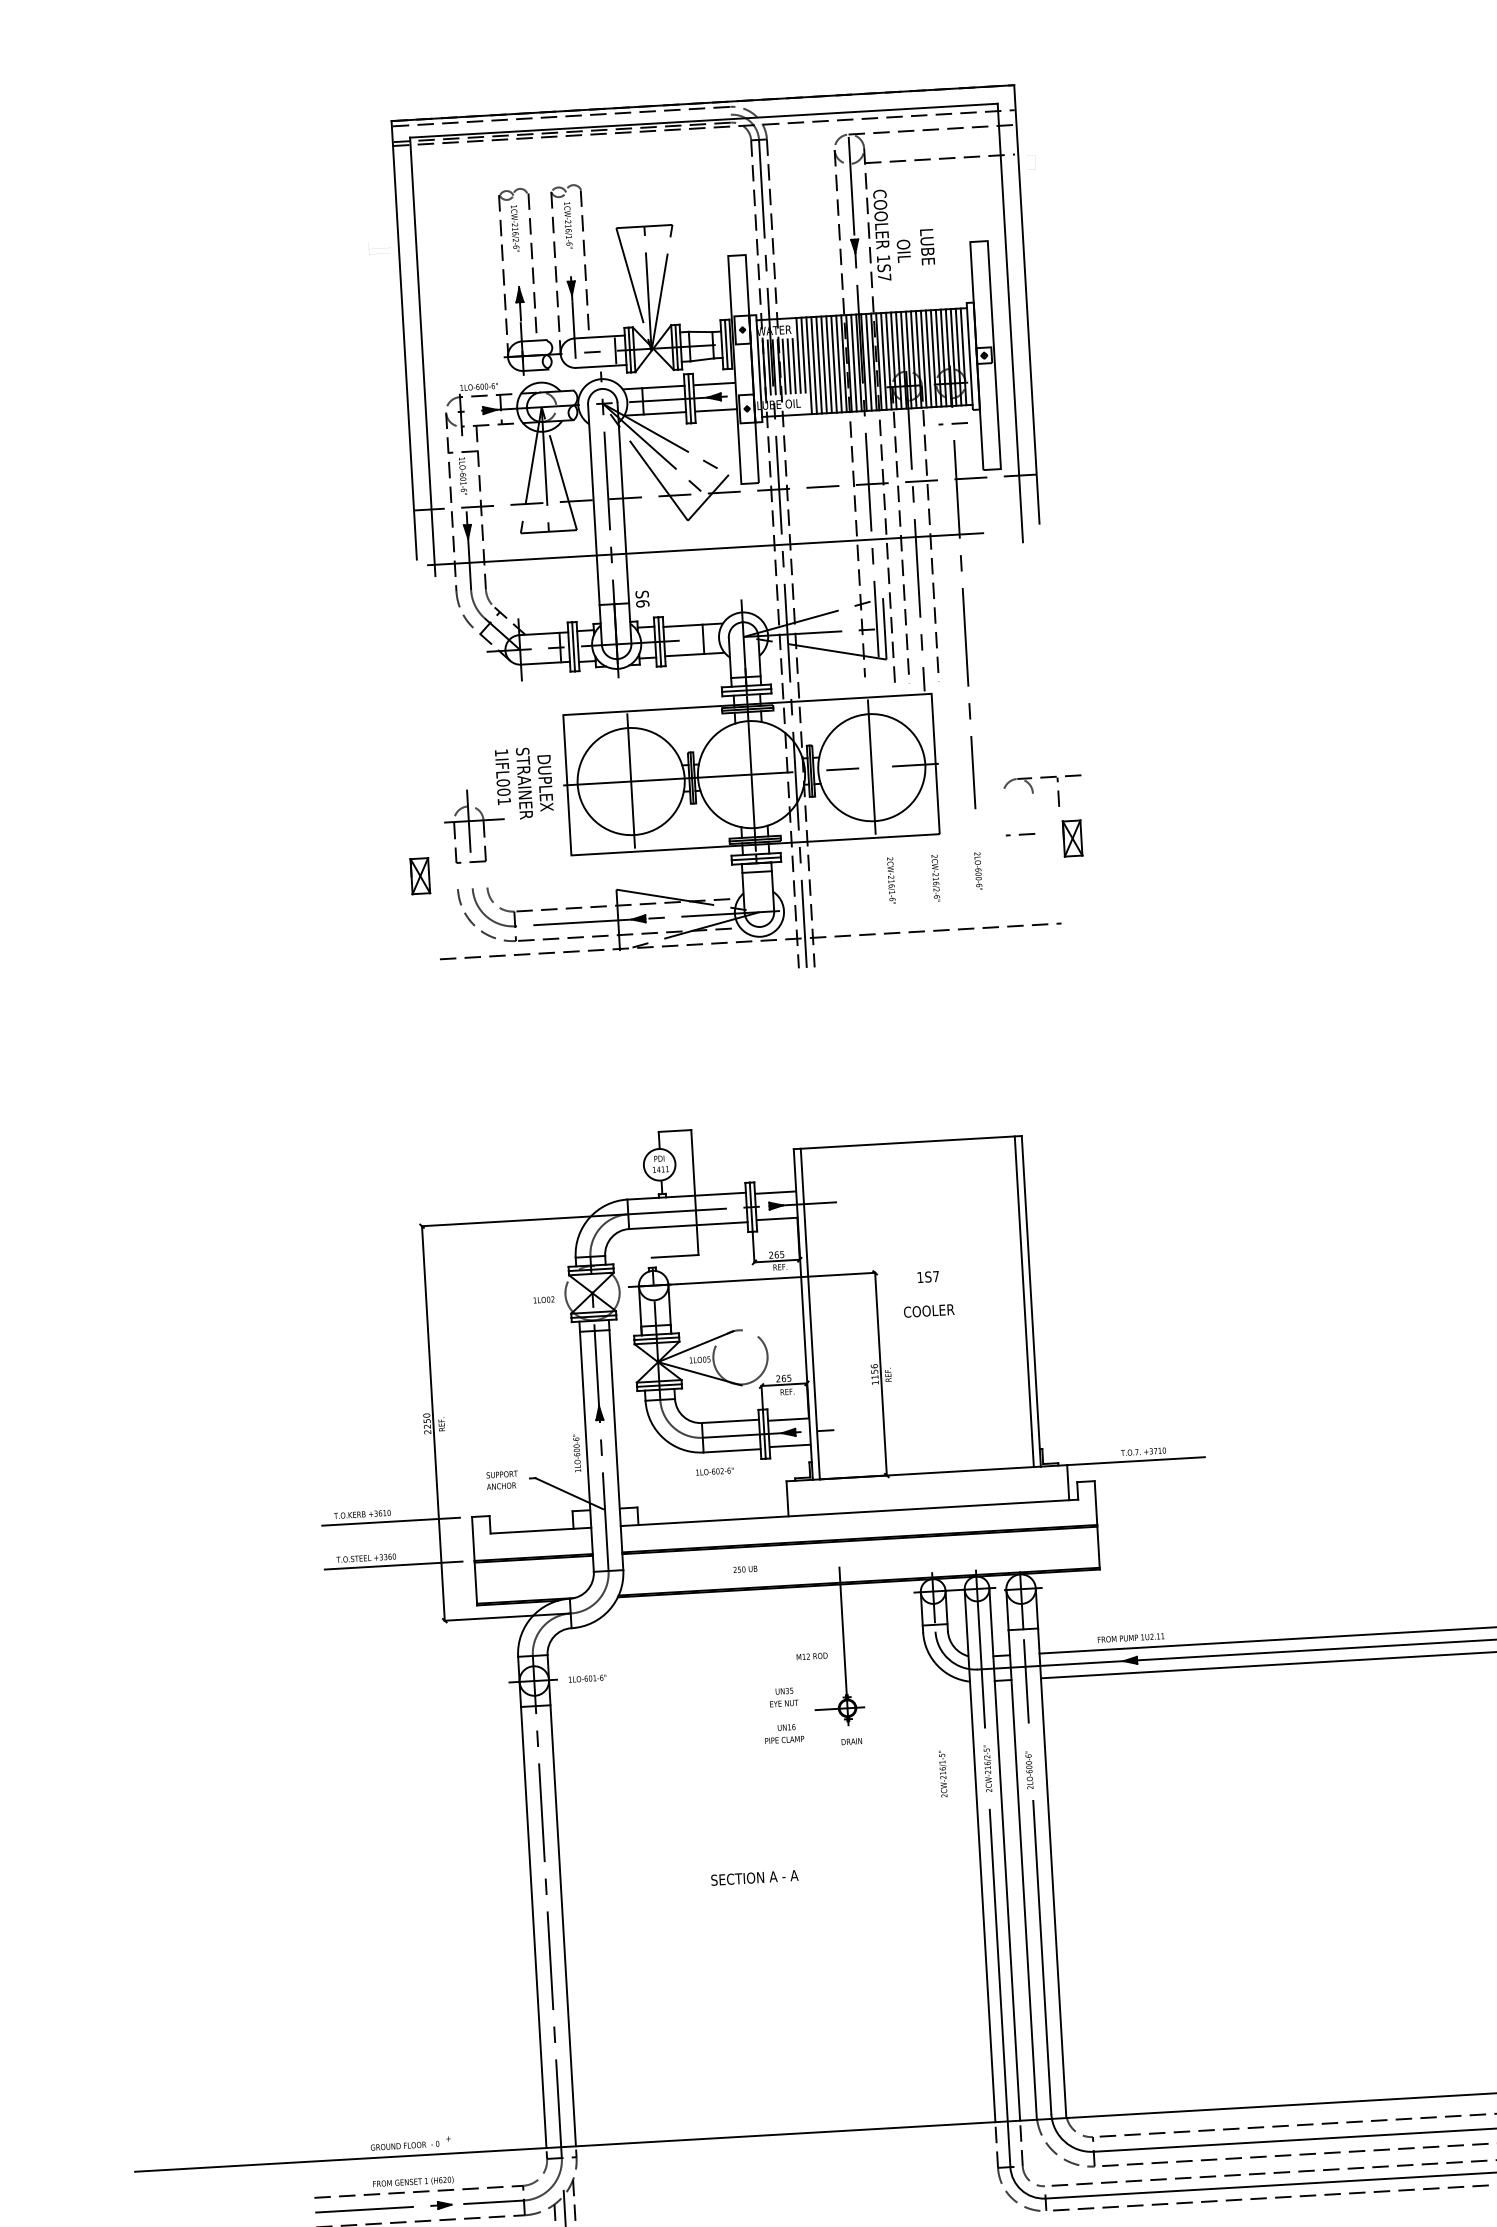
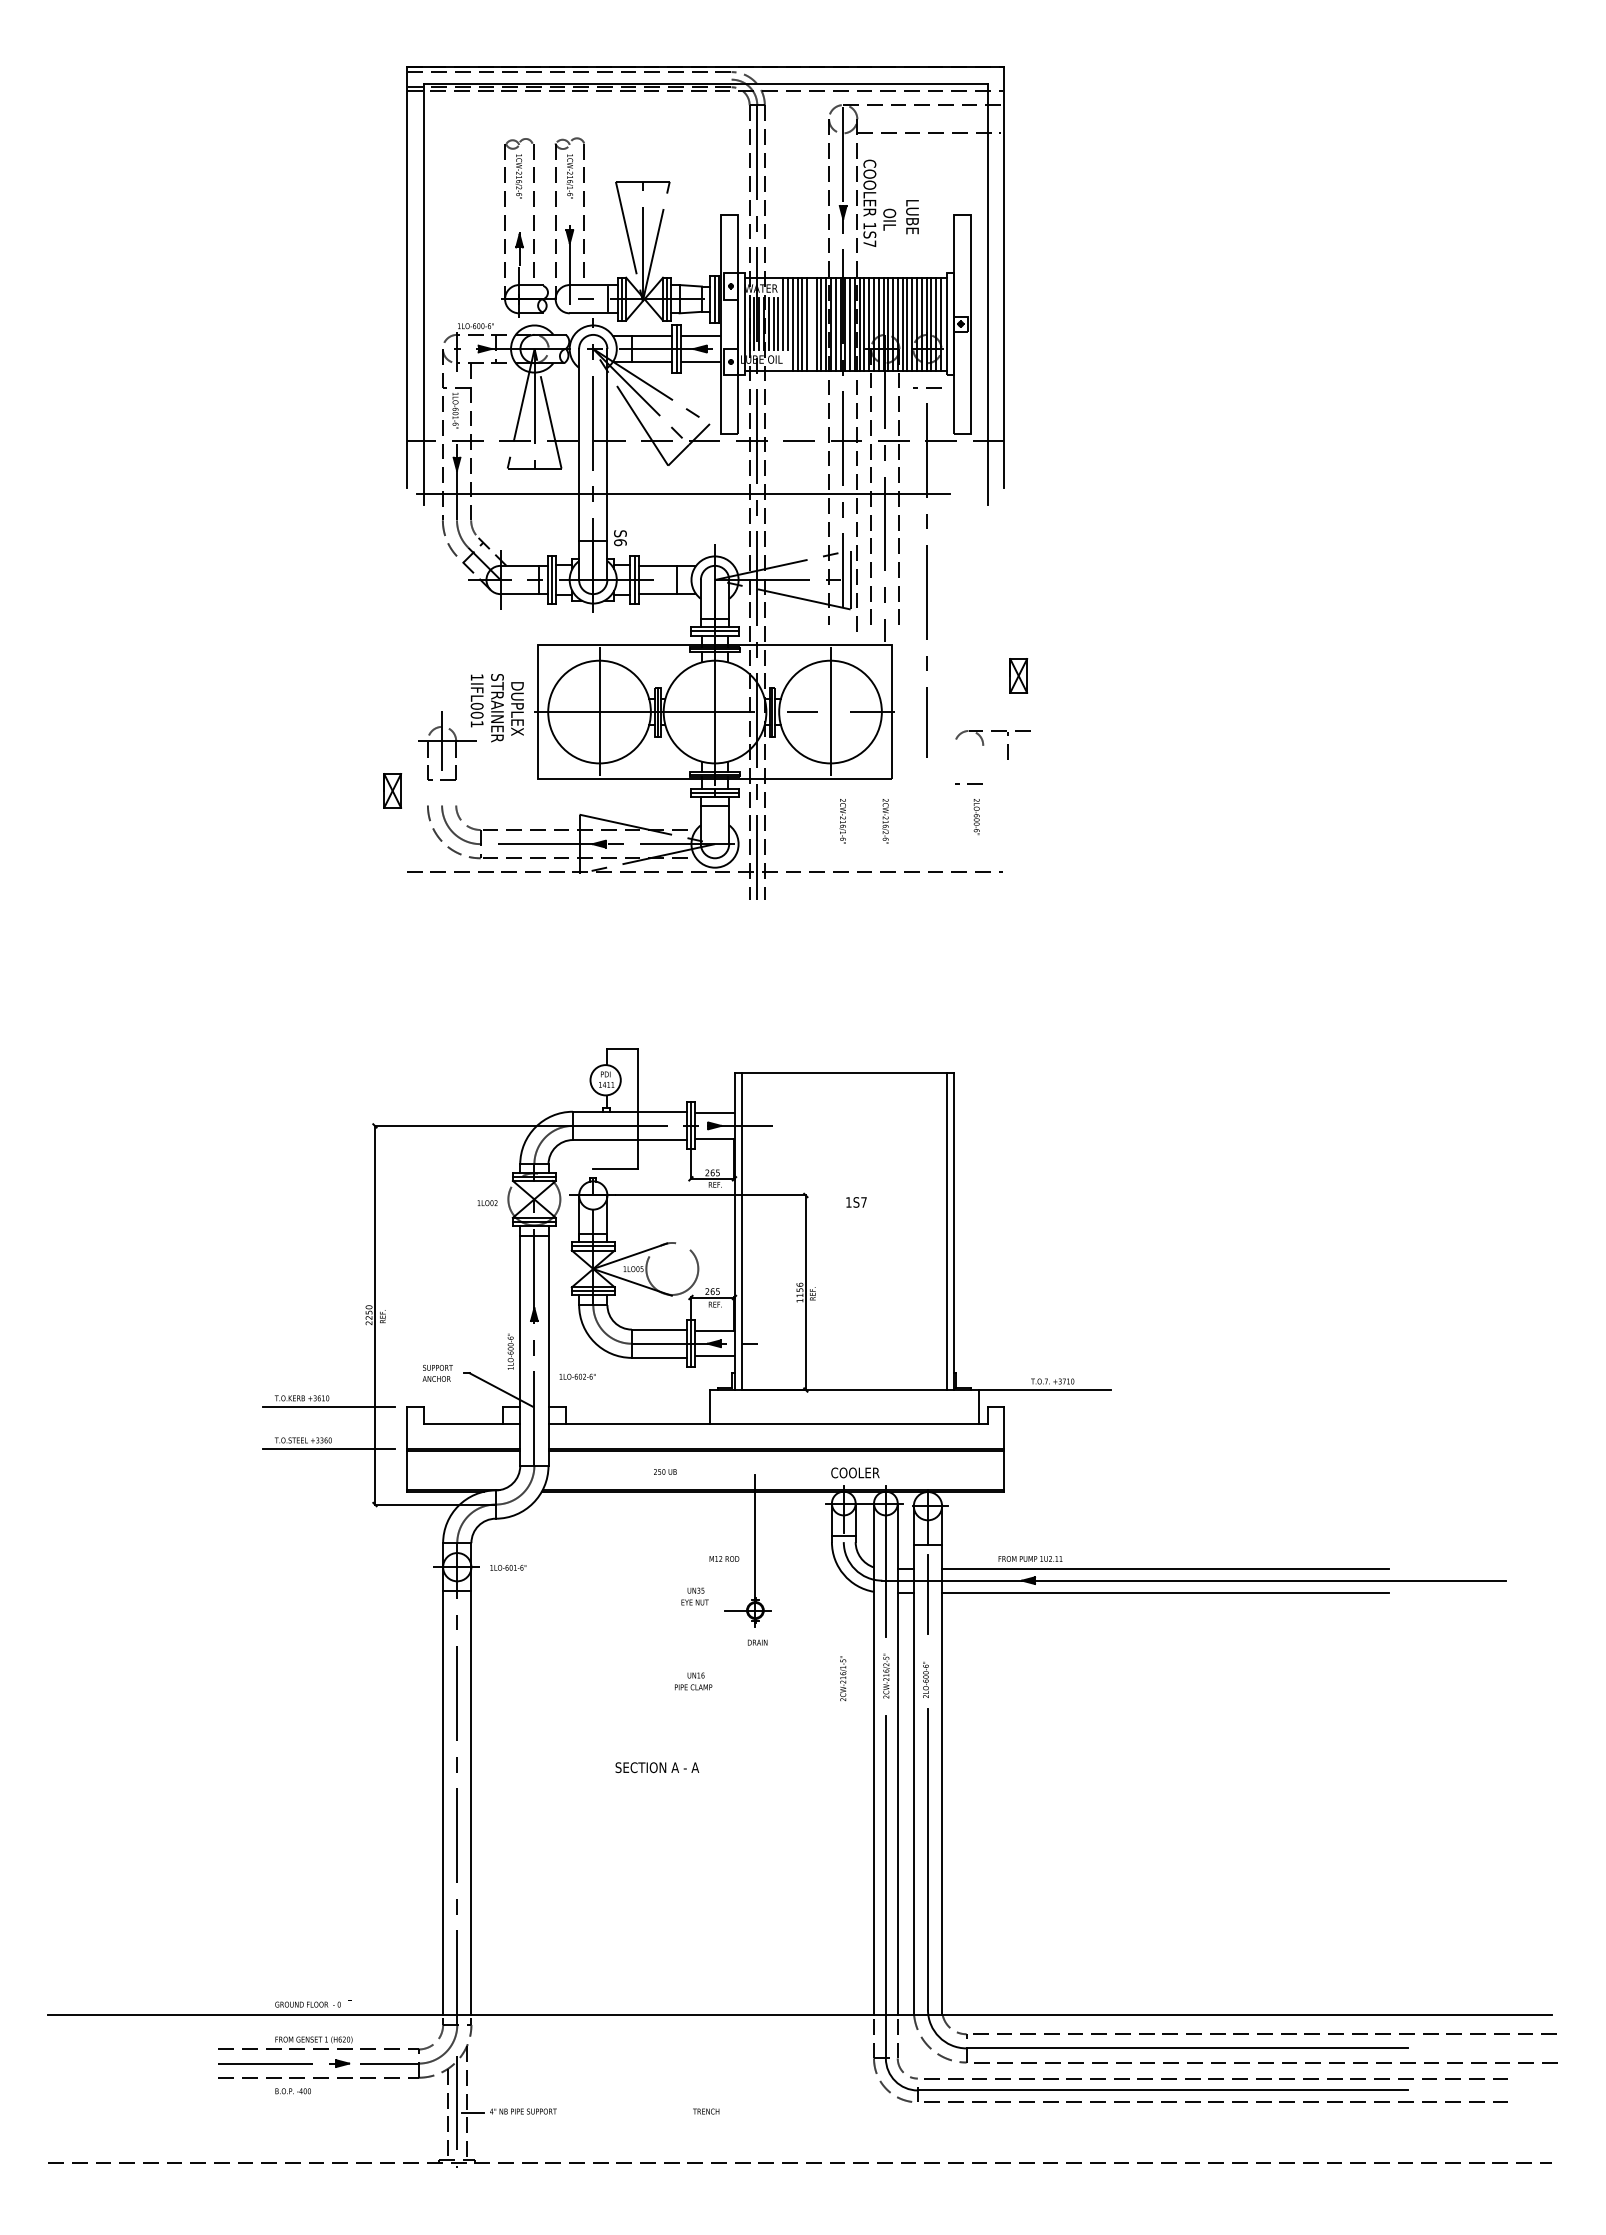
line: (828, 363) -> (811, 323), removed
part: (1072, 838) -> (1018, 675), moved
text: (978, 871) -> (976, 817), moved
text: (929, 1310) -> (855, 1472), moved
text: (714, 1471) -> (577, 1376), moved
text: (784, 1733) -> (693, 1681), moved

